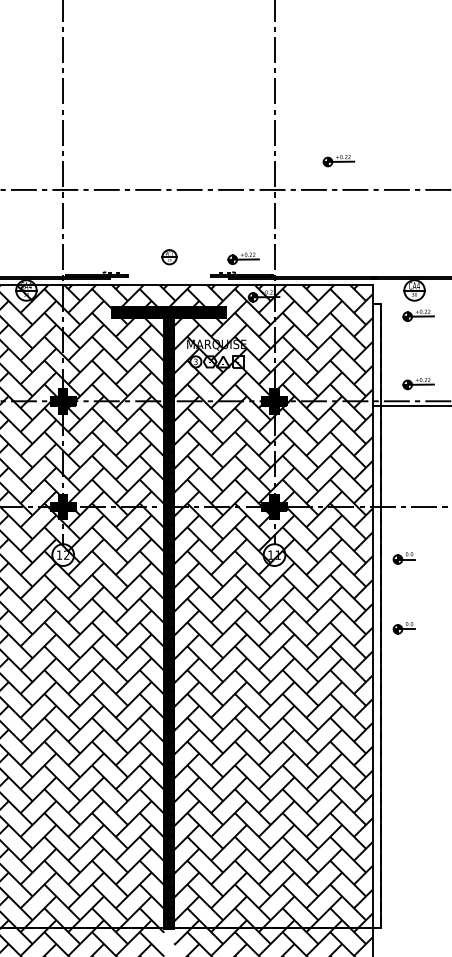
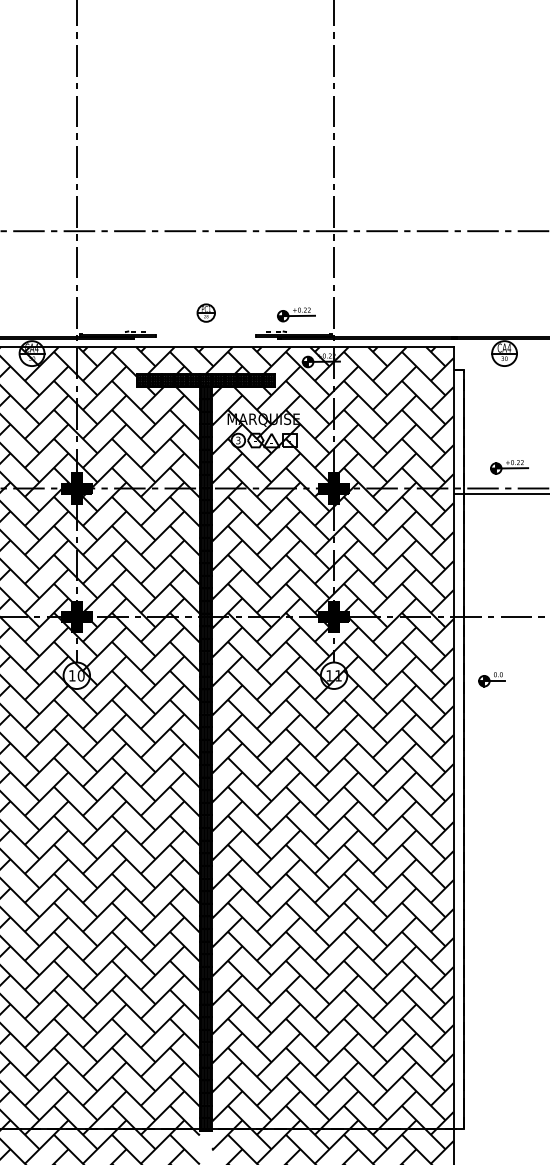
part: (338, 160) -> (412, 195), removed
part: (418, 315) -> (509, 384), removed
text: (66, 554) -> (80, 675), 12 -> 10
part: (403, 627) -> (491, 764), removed

